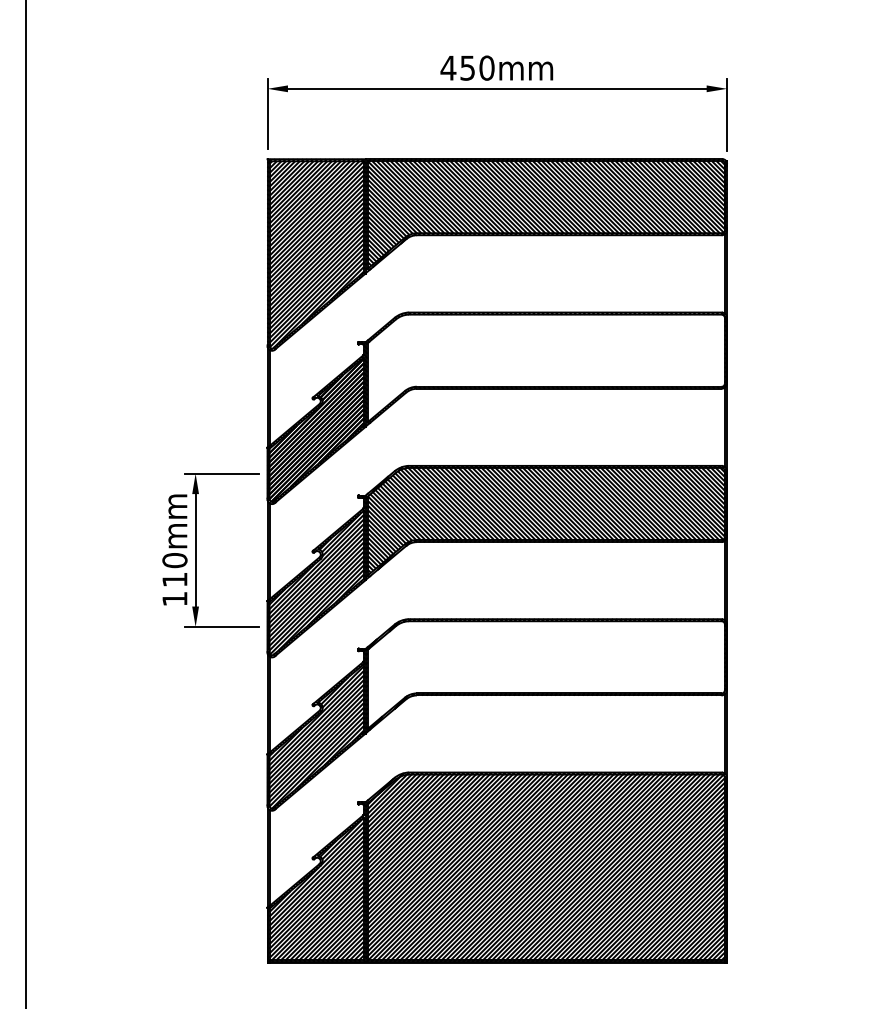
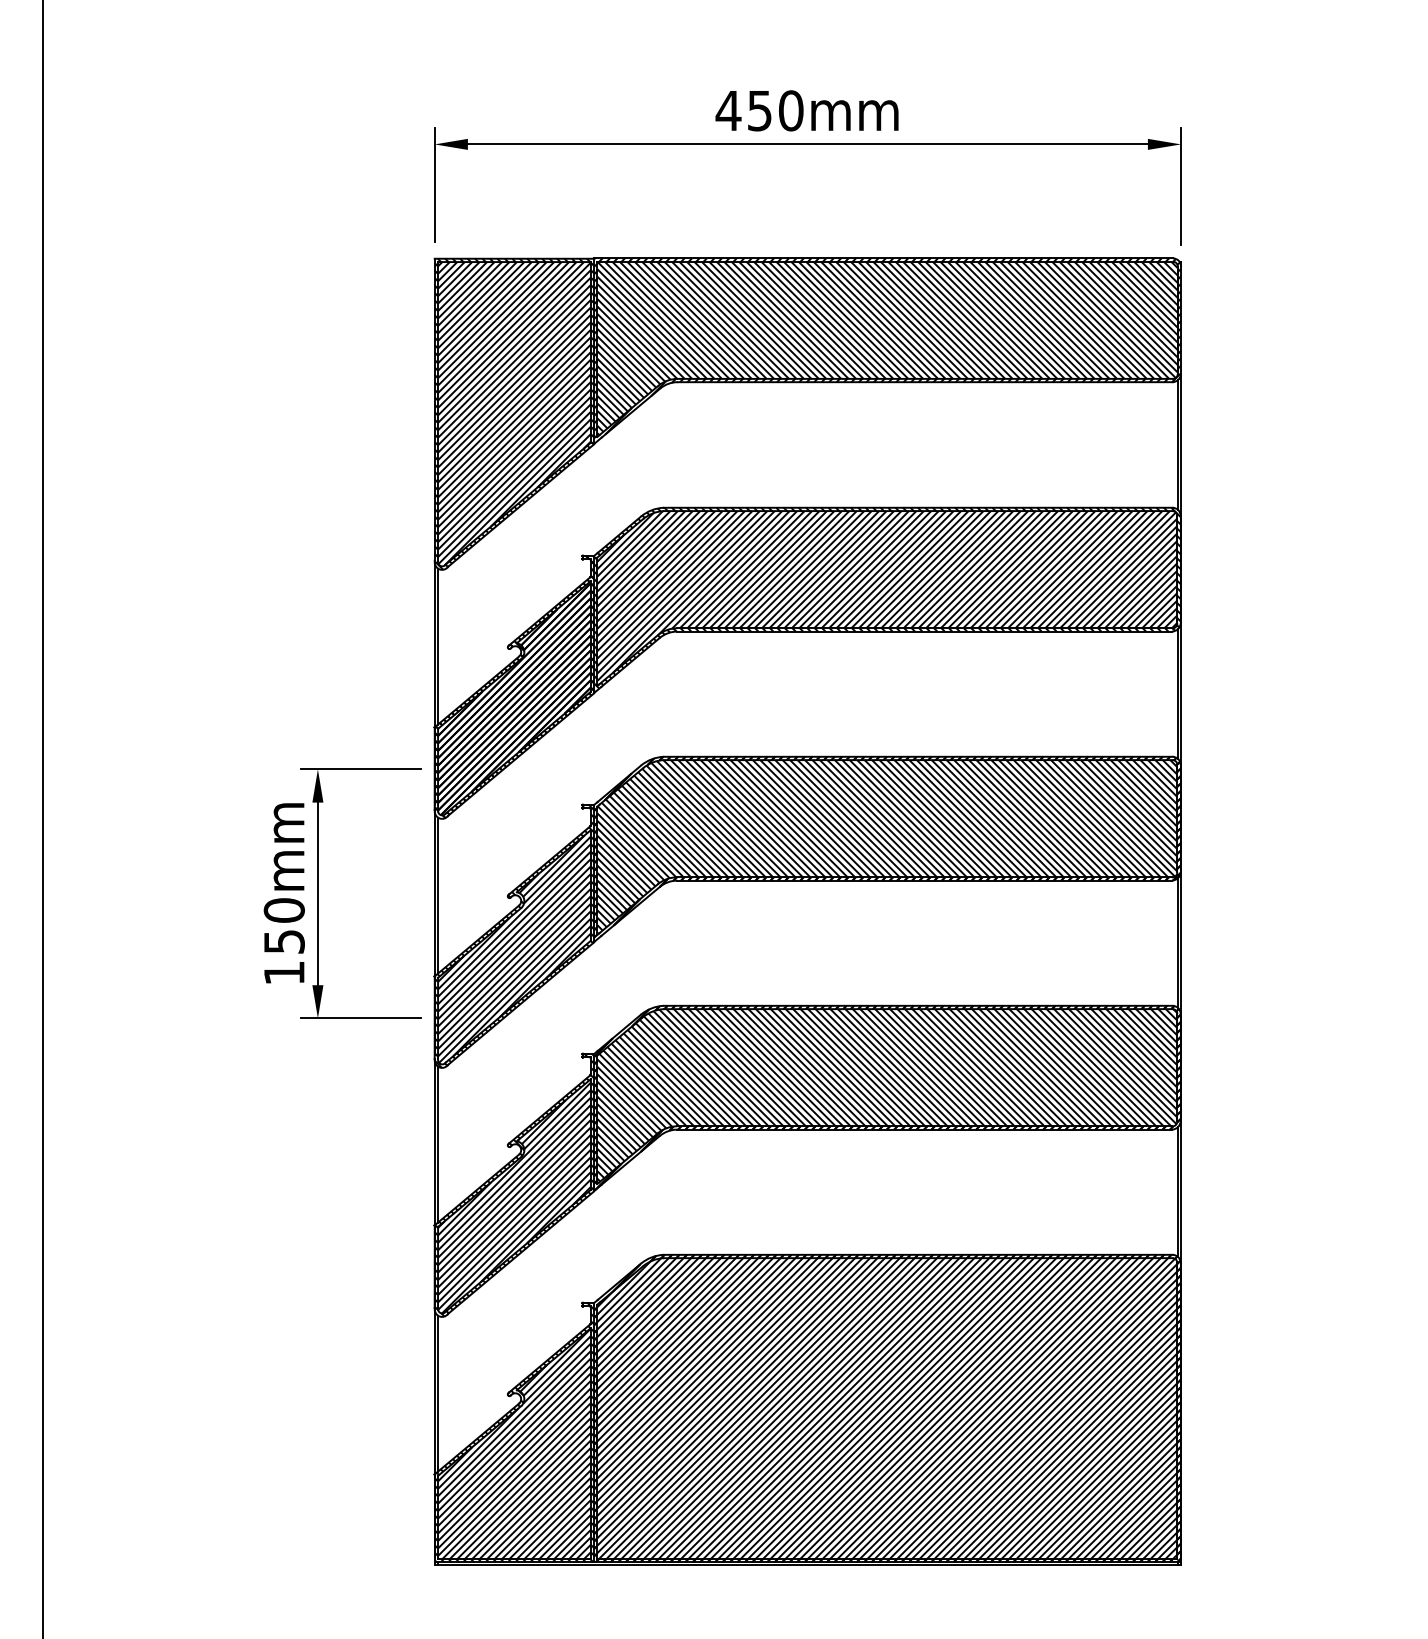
hatch: (545, 366) -> (886, 595), added
text: (174, 579) -> (283, 941), 110mm -> 150mm
hatch: (545, 674) -> (886, 1095), added

